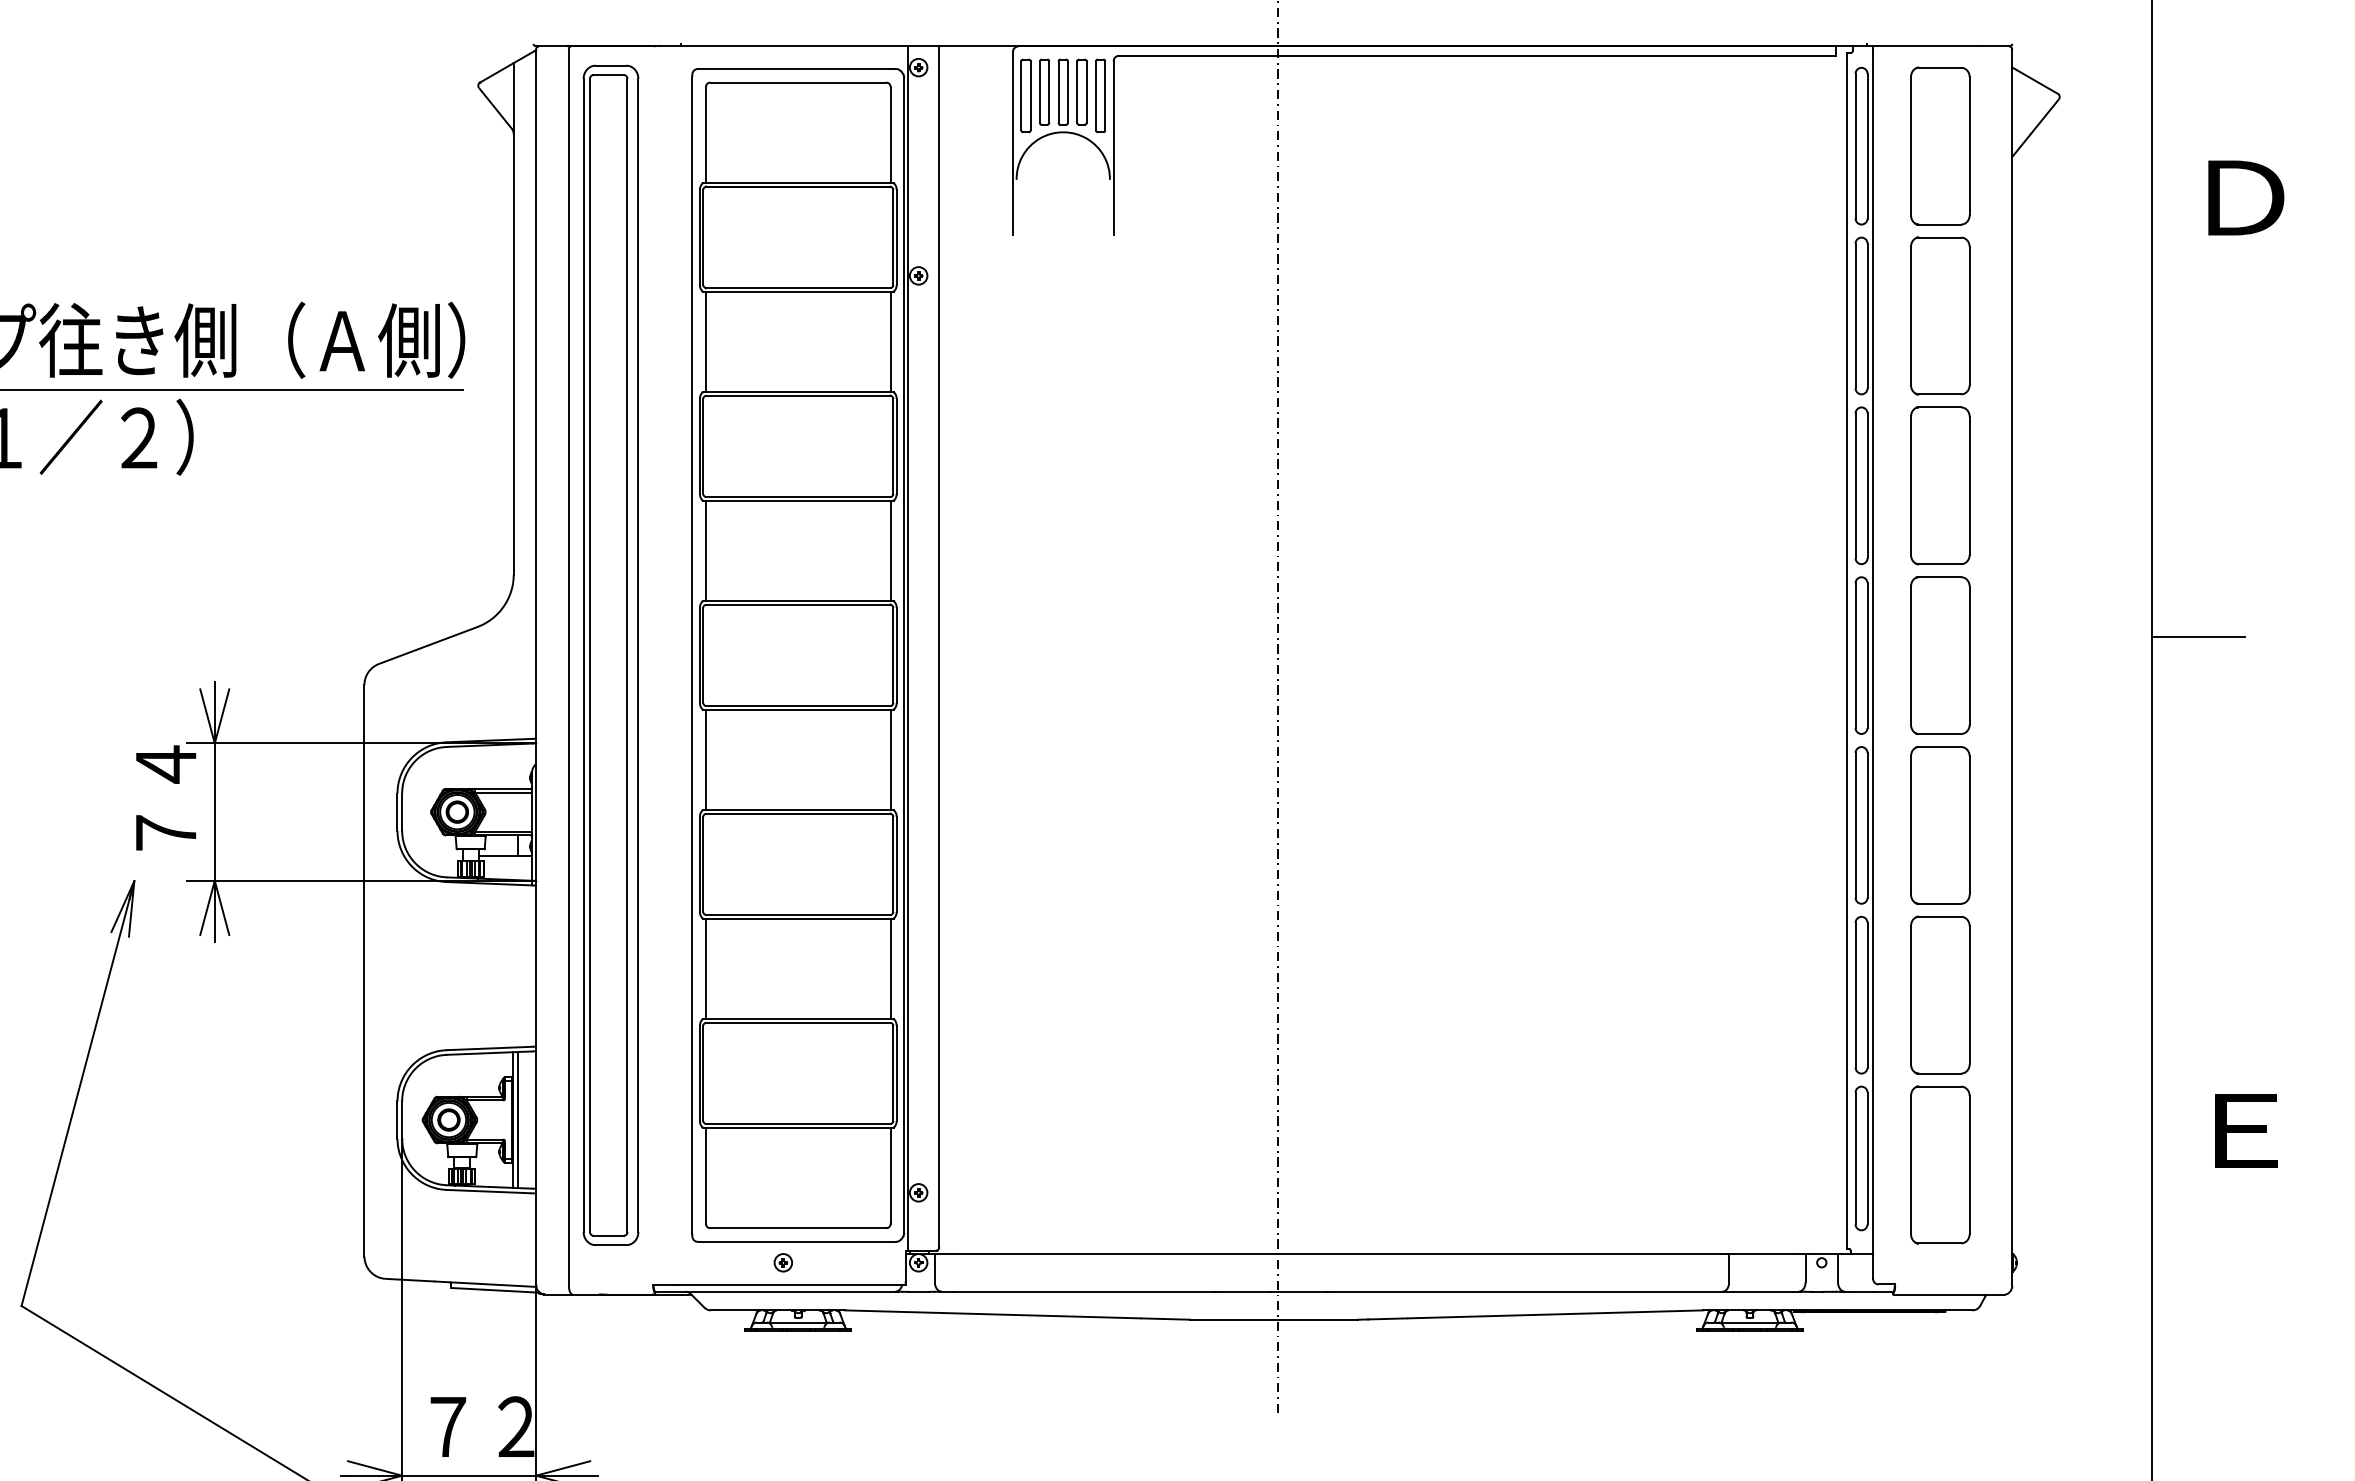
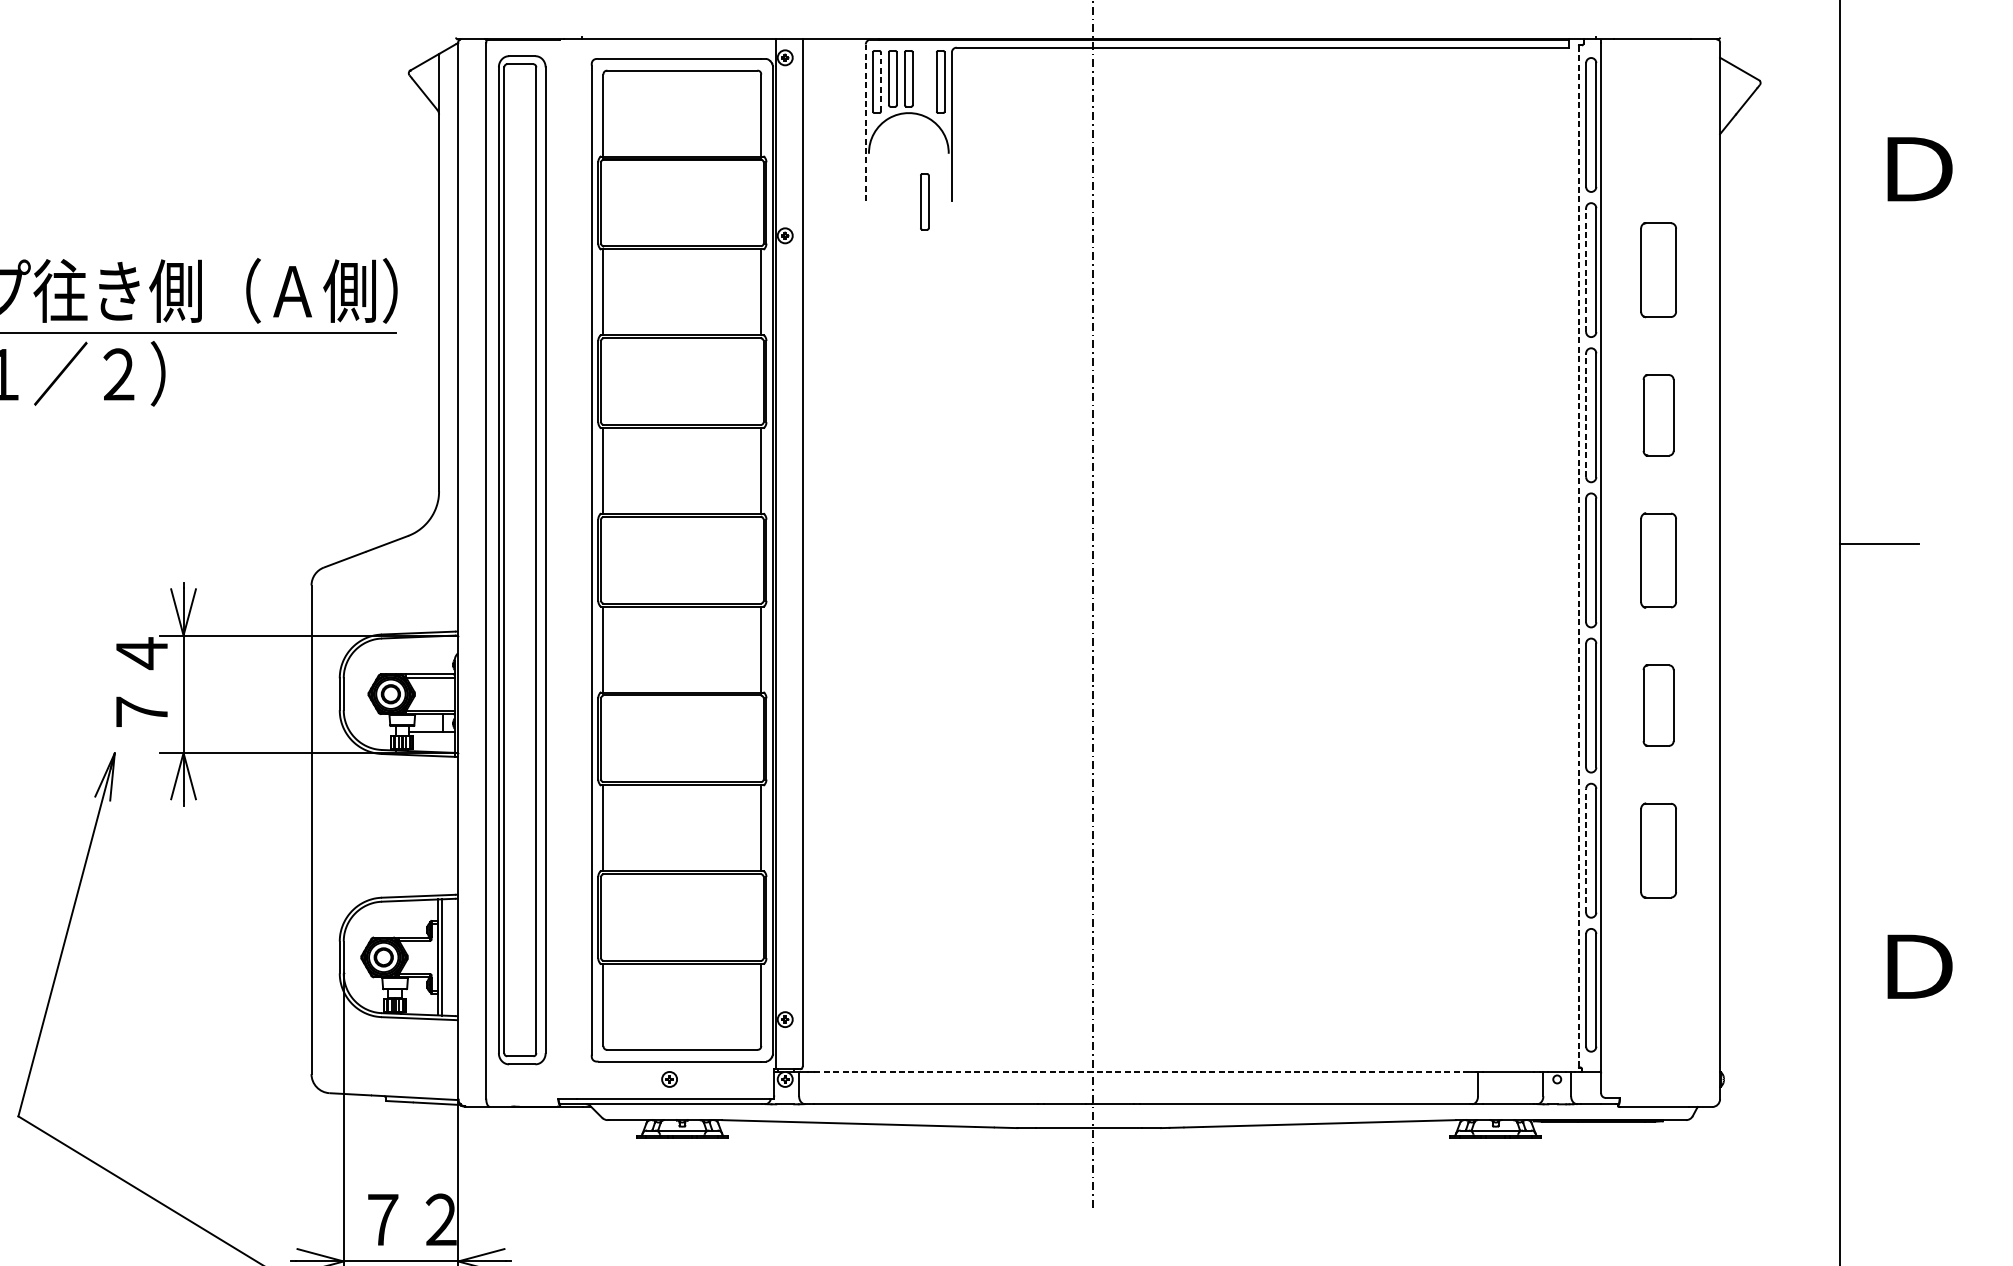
part: (1081, 91) -> (924, 201), moved
line: (1030, 95) -> (880, 81), solid -> dashed
line: (1012, 143) -> (865, 122), solid -> dashed
part: (1940, 145) -> (1658, 124), removed
line: (1855, 315) -> (1586, 269), solid -> dashed
part: (1940, 315) -> (1658, 269), size x0.7
line: (1855, 485) -> (1586, 415), solid -> dashed
part: (1940, 485) -> (1658, 415), size x0.6
line: (1846, 651) -> (1578, 556), solid -> dashed
part: (1940, 655) -> (1658, 560), size x0.7
part: (1940, 825) -> (1658, 705), size x0.6
line: (1855, 994) -> (1586, 850), solid -> dashed
part: (1940, 994) -> (1658, 850), size x0.7
text: (2246, 1130) -> (1920, 966), Ｅ -> Ｄ
part: (1940, 1164) -> (1658, 995), removed
line: (1336, 1254) -> (1142, 1072), solid -> dashed

